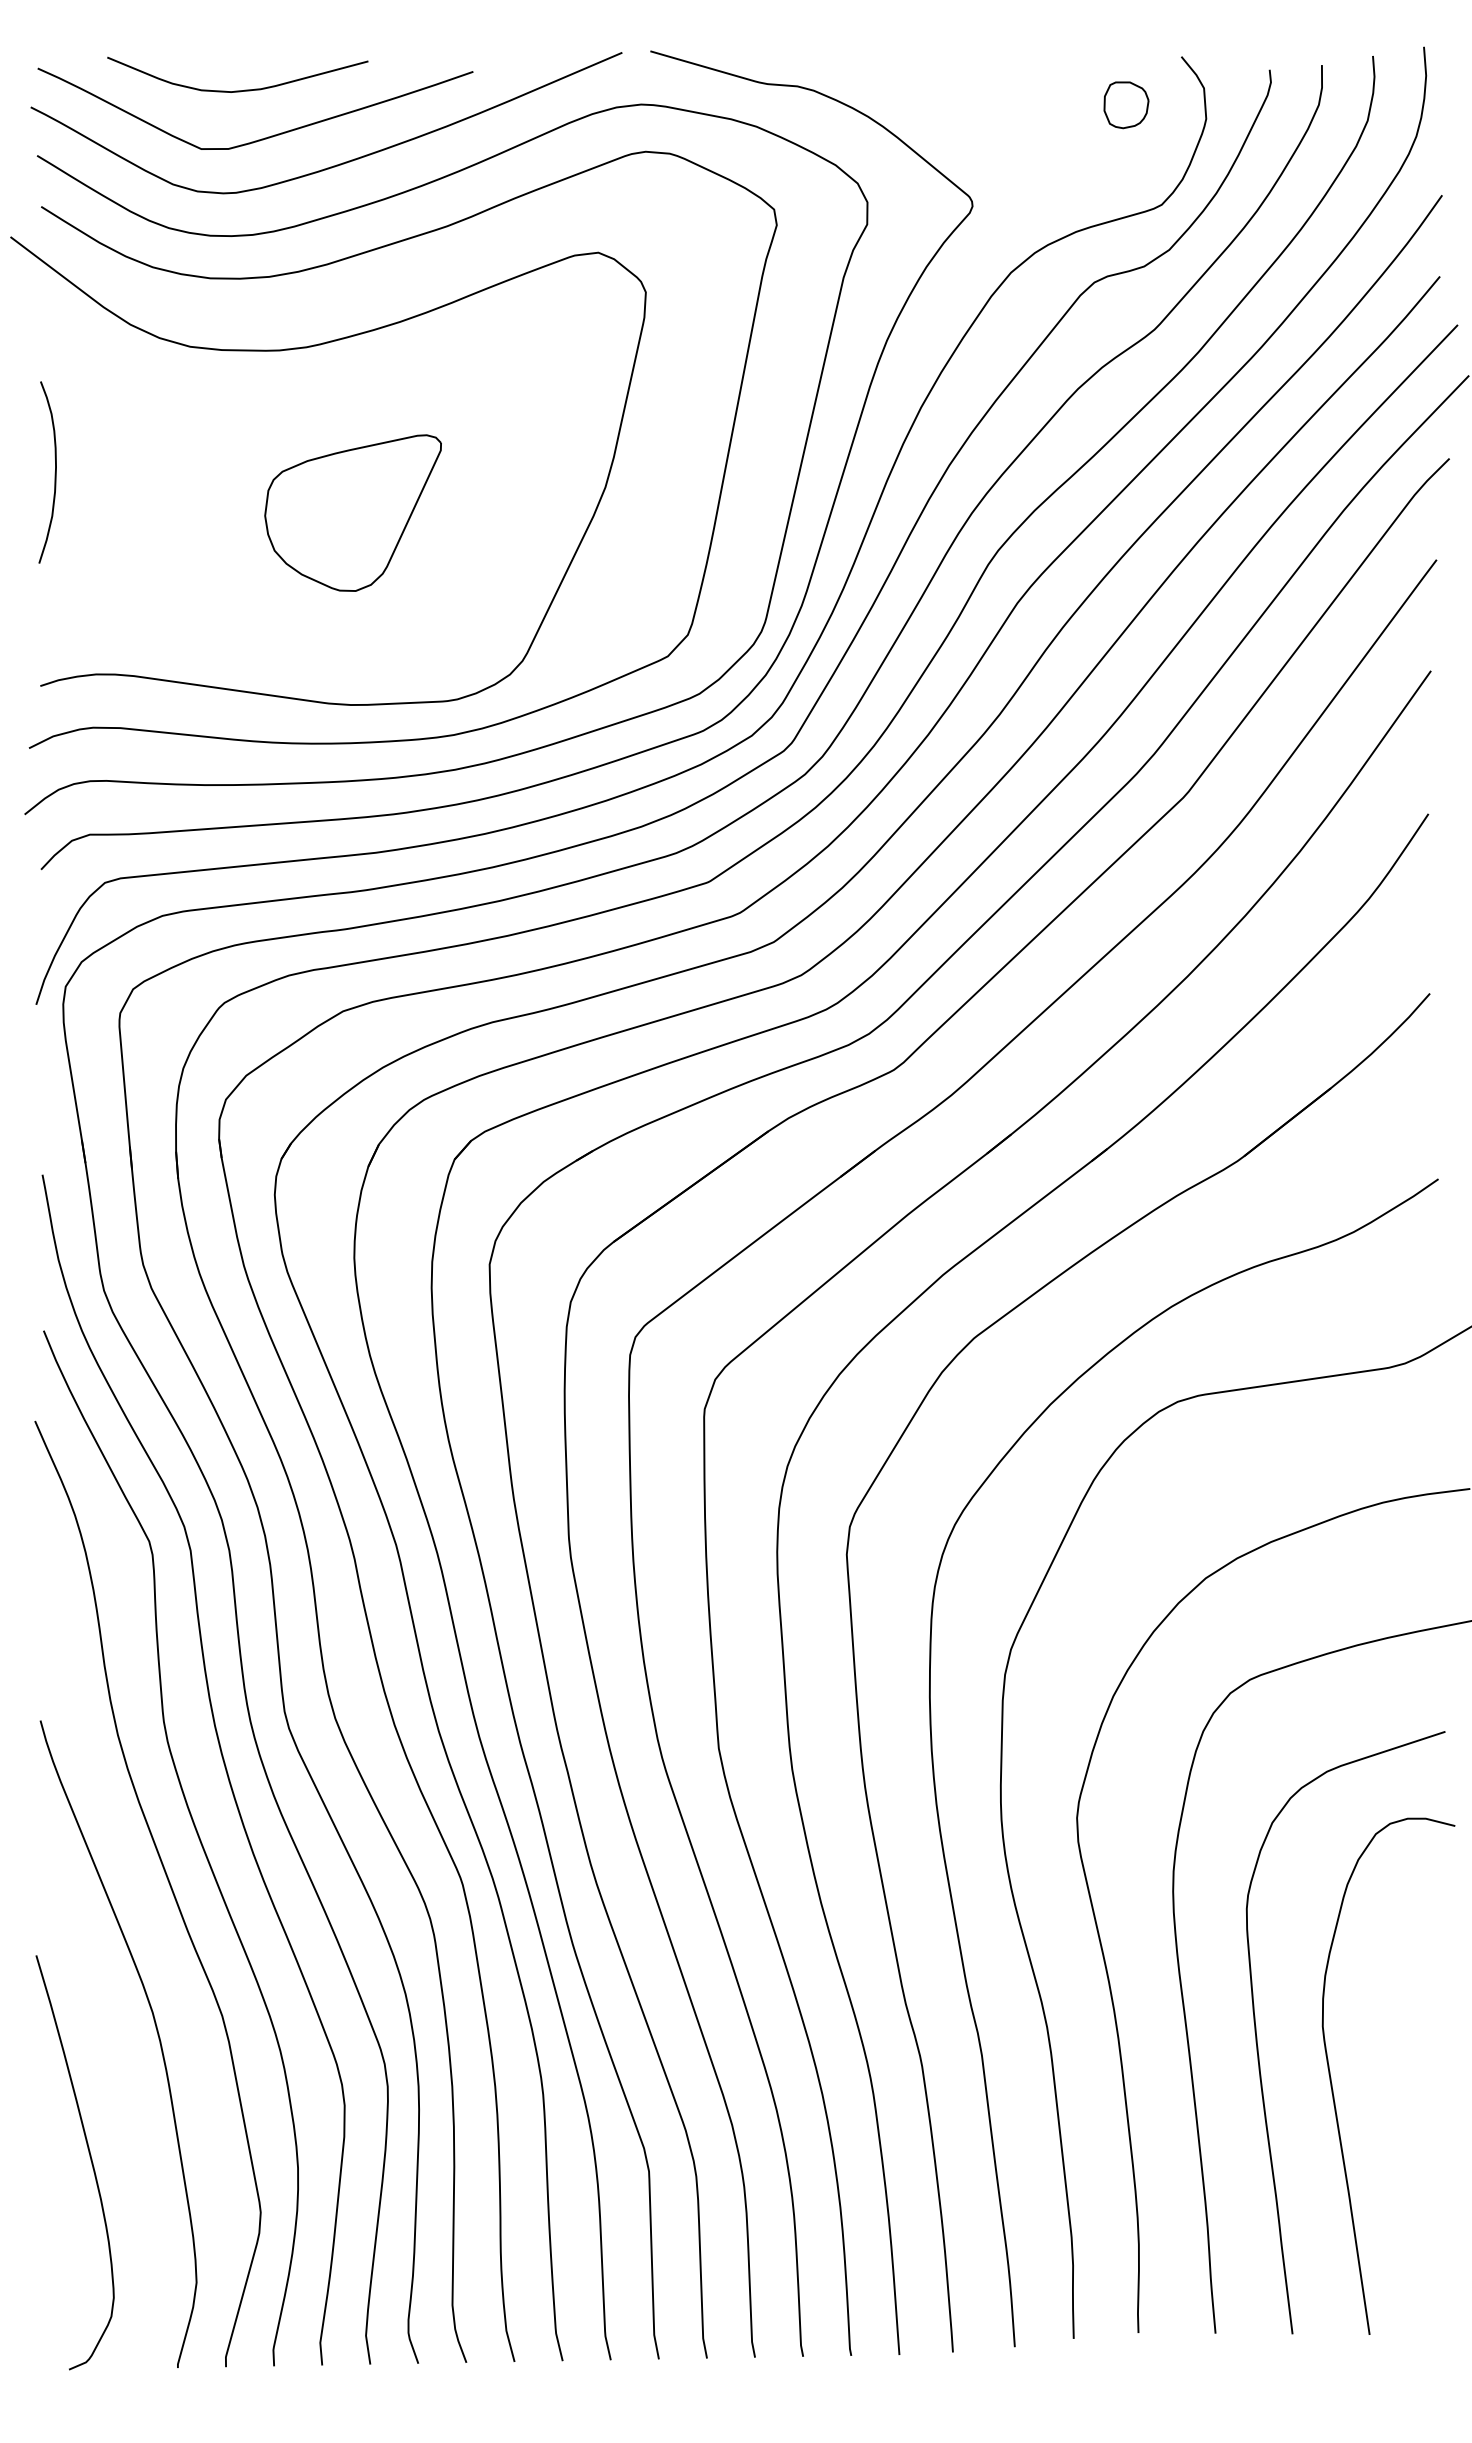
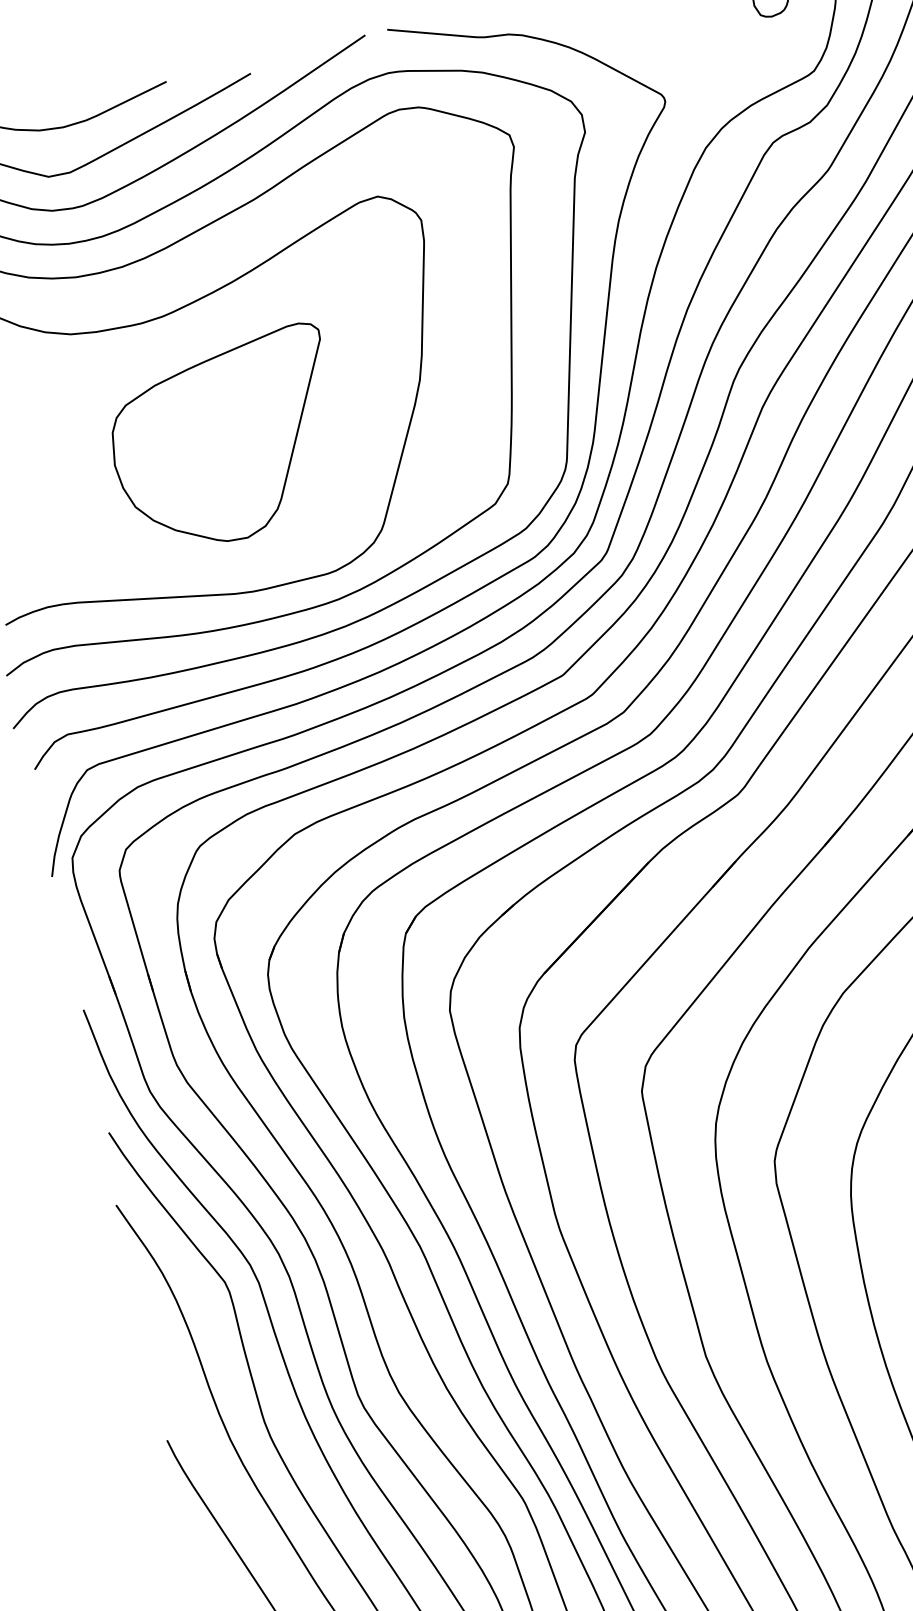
part: (352, 512) -> (224, 439), size x1.6

